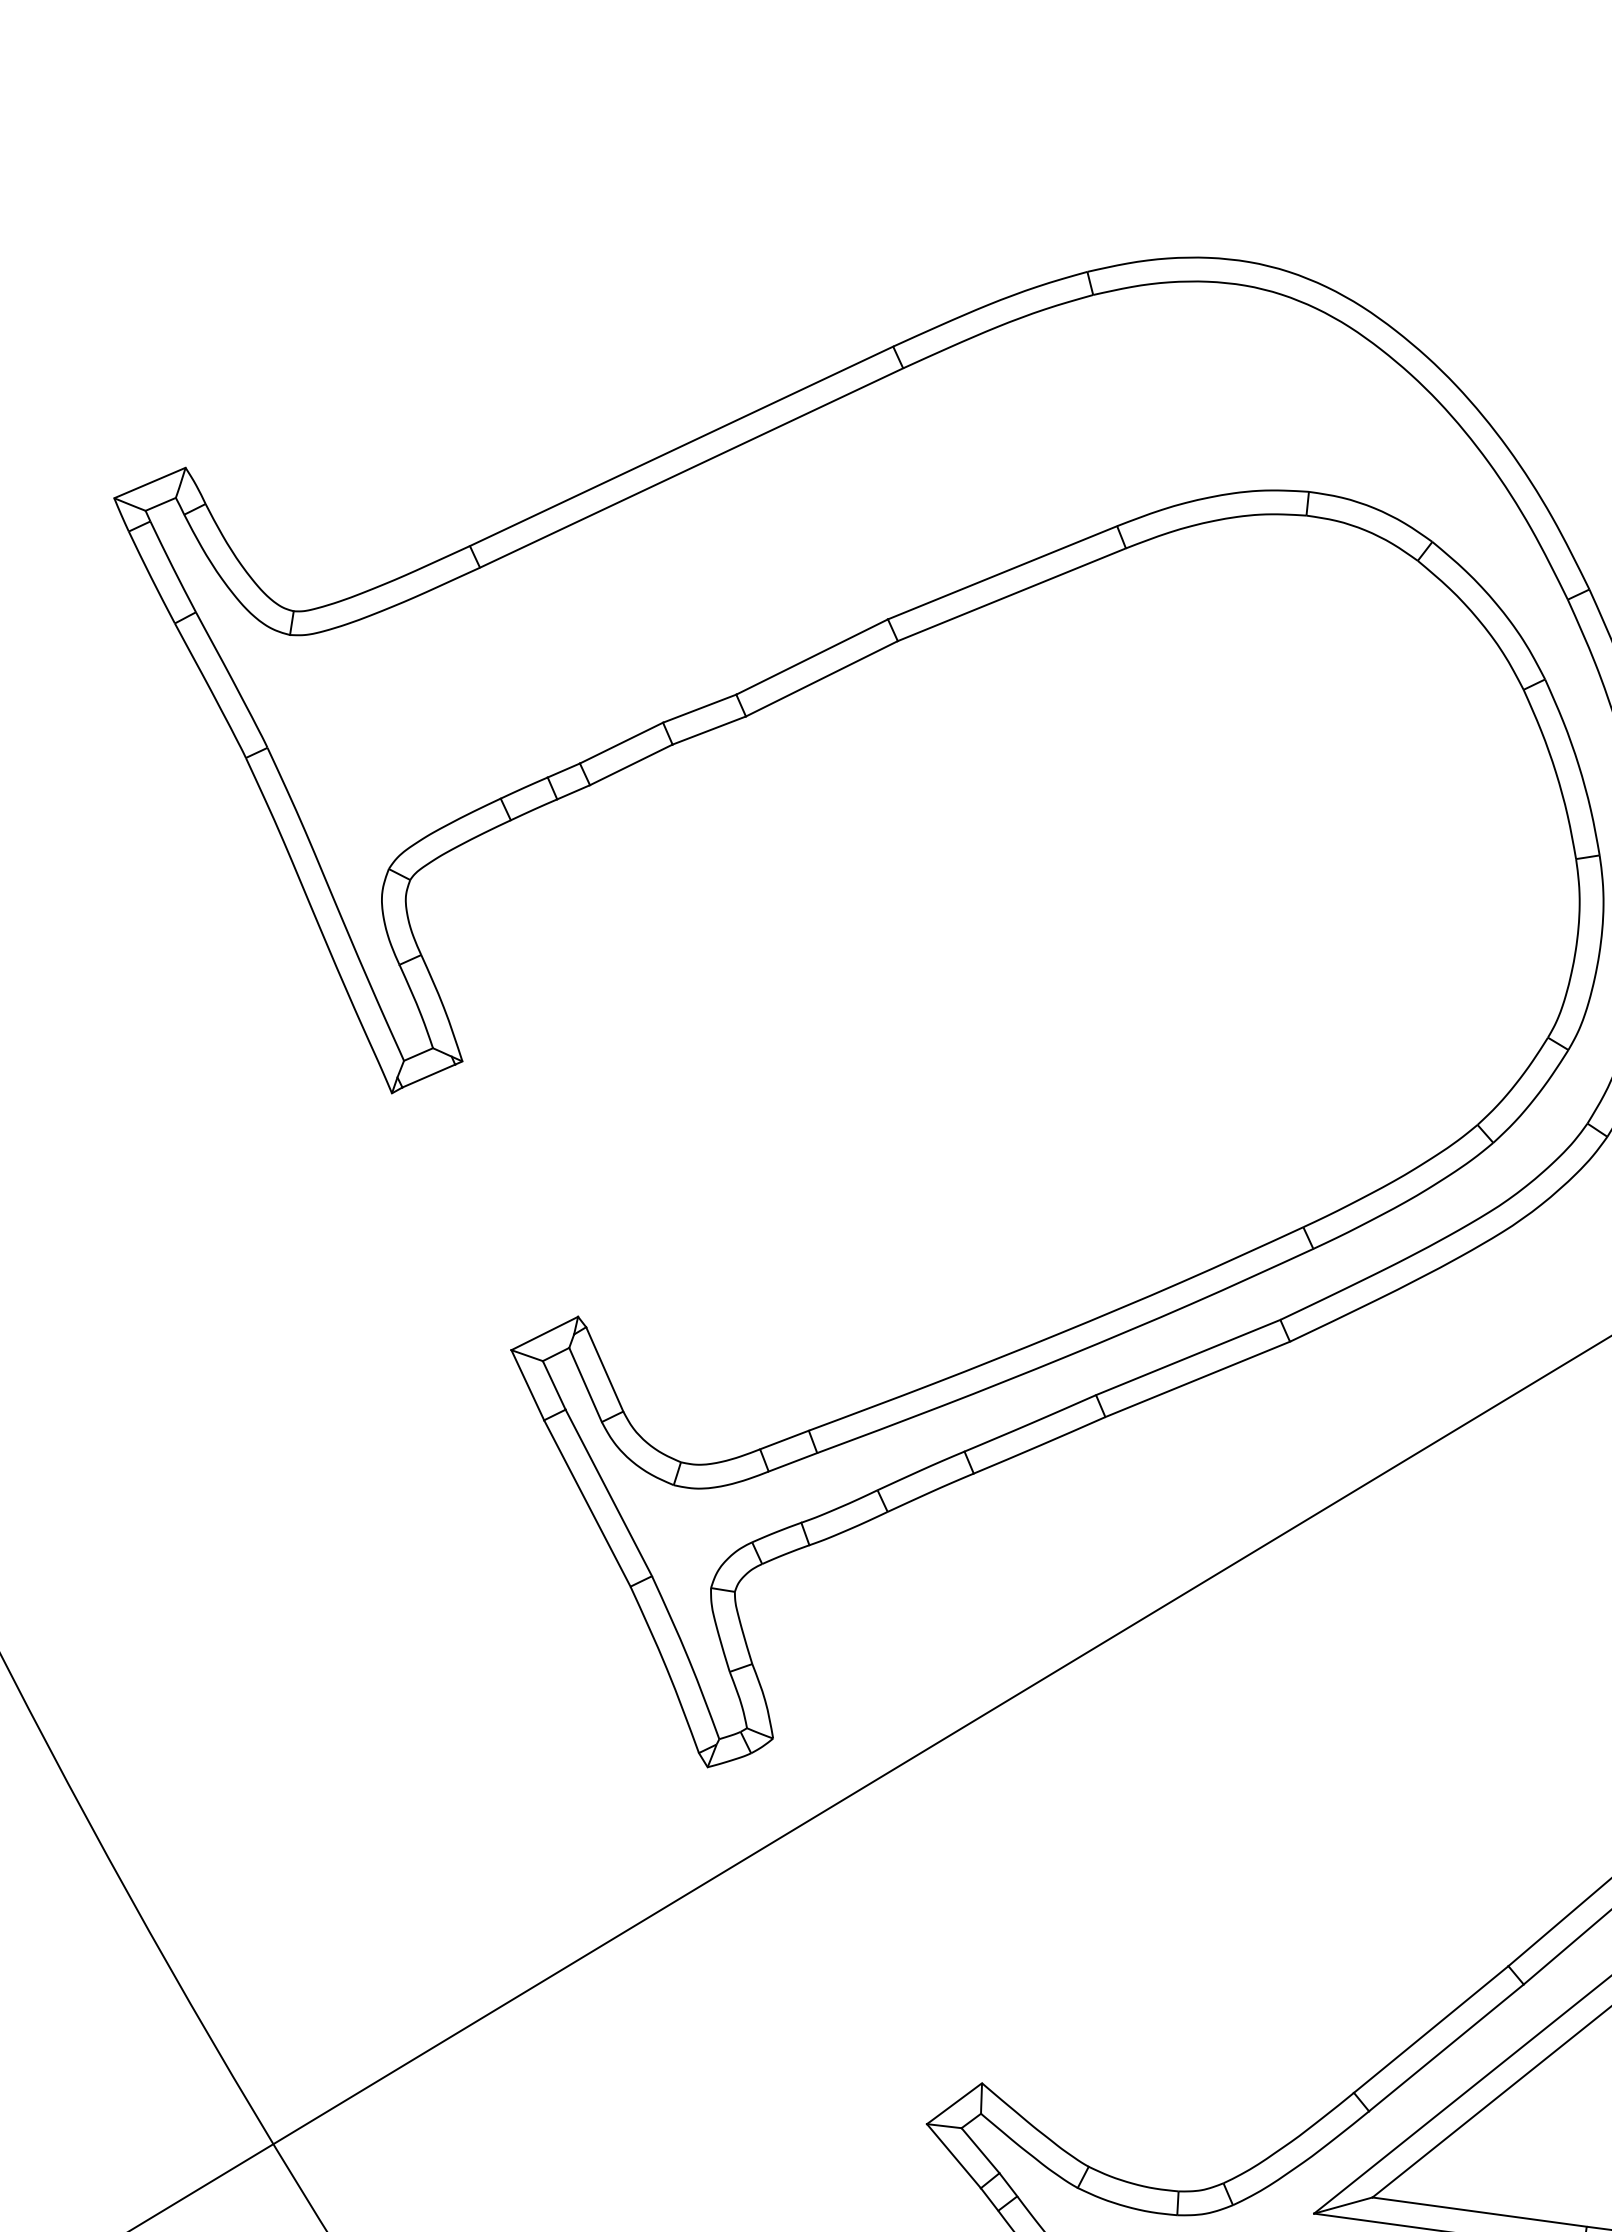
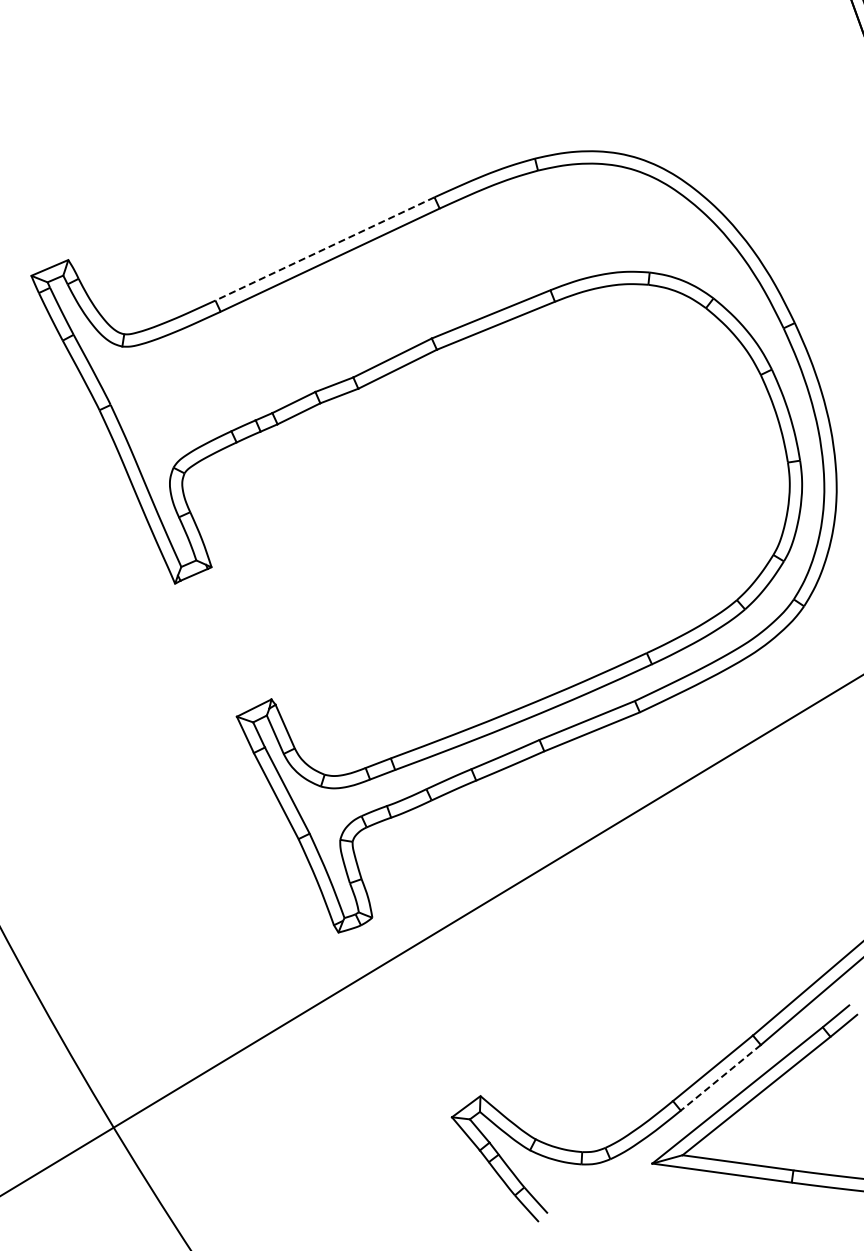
line: (680, 447) -> (324, 249), solid -> dashed
line: (1445, 2047) -> (720, 1077), solid -> dashed

